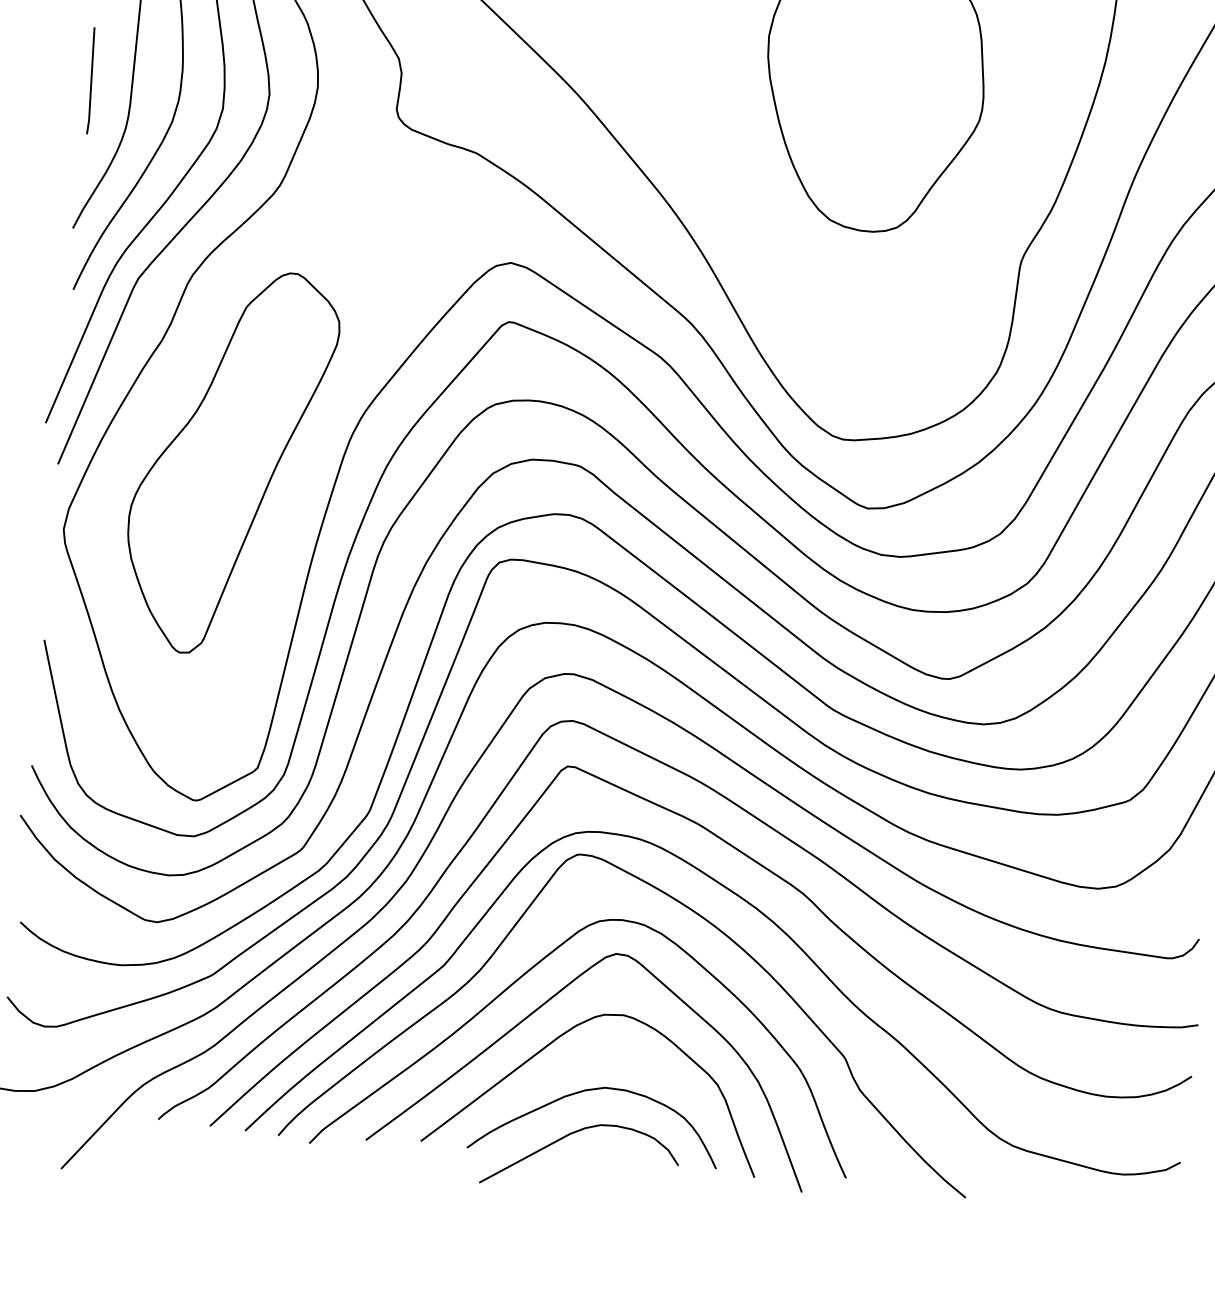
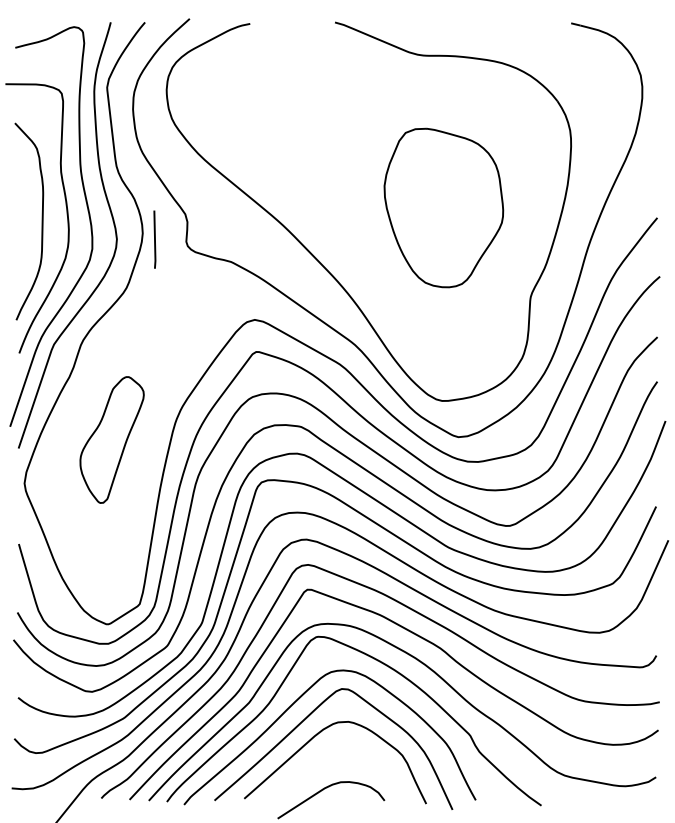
line: (90, 80) -> (154, 239), moved
part: (229, 461) -> (111, 439), size x0.6
curve: (593, 1091) -> (335, 764), removed

